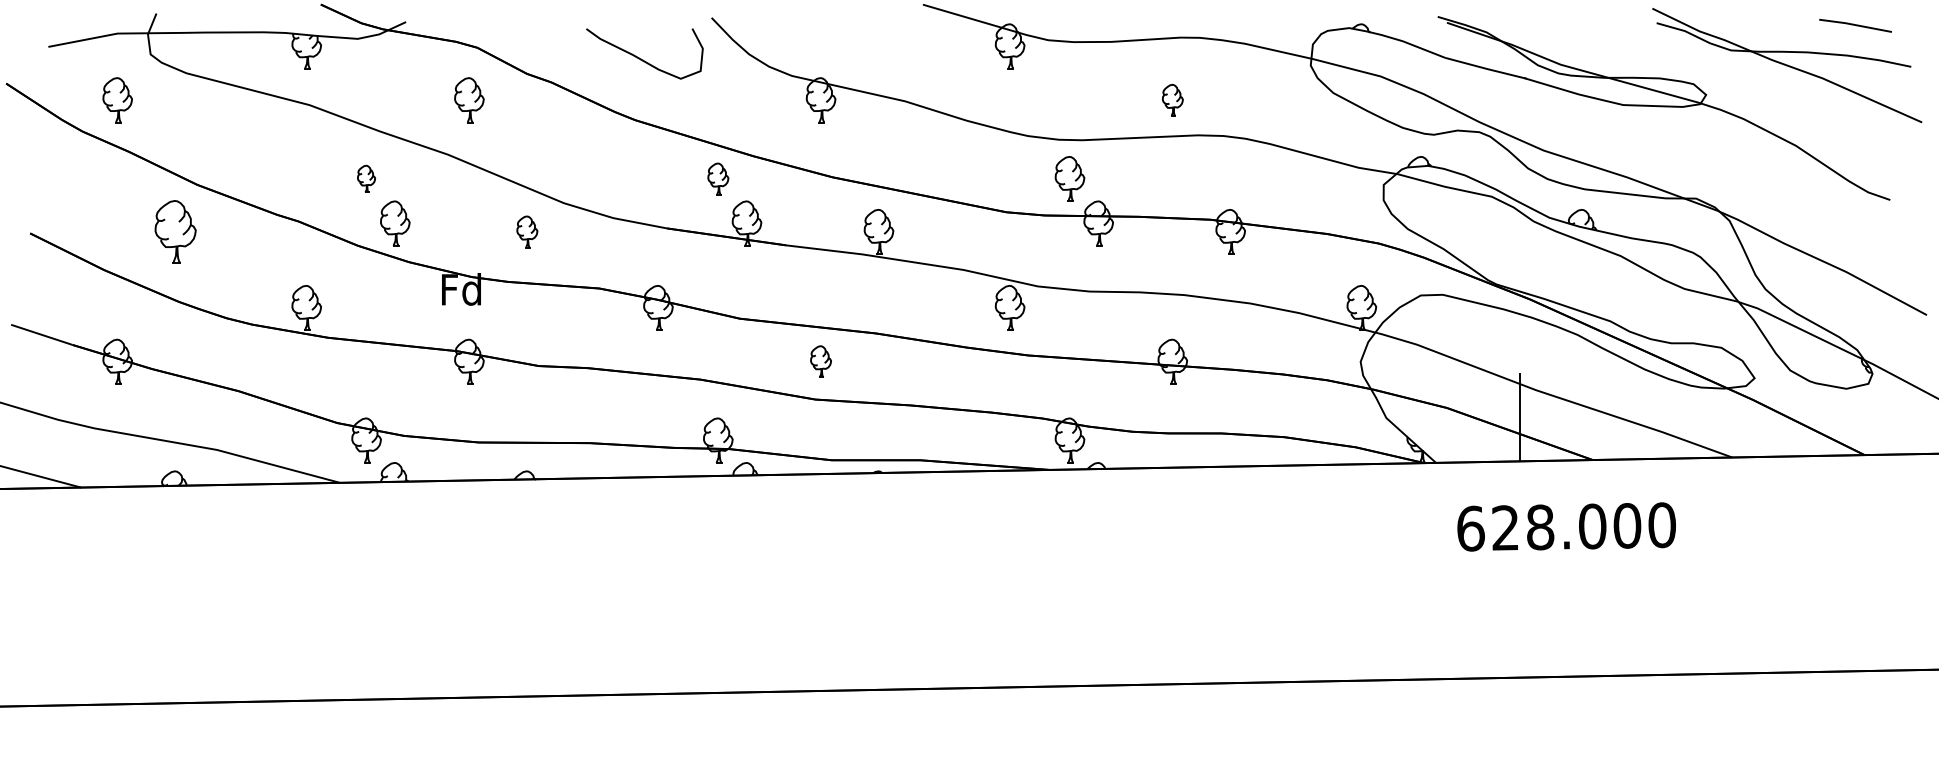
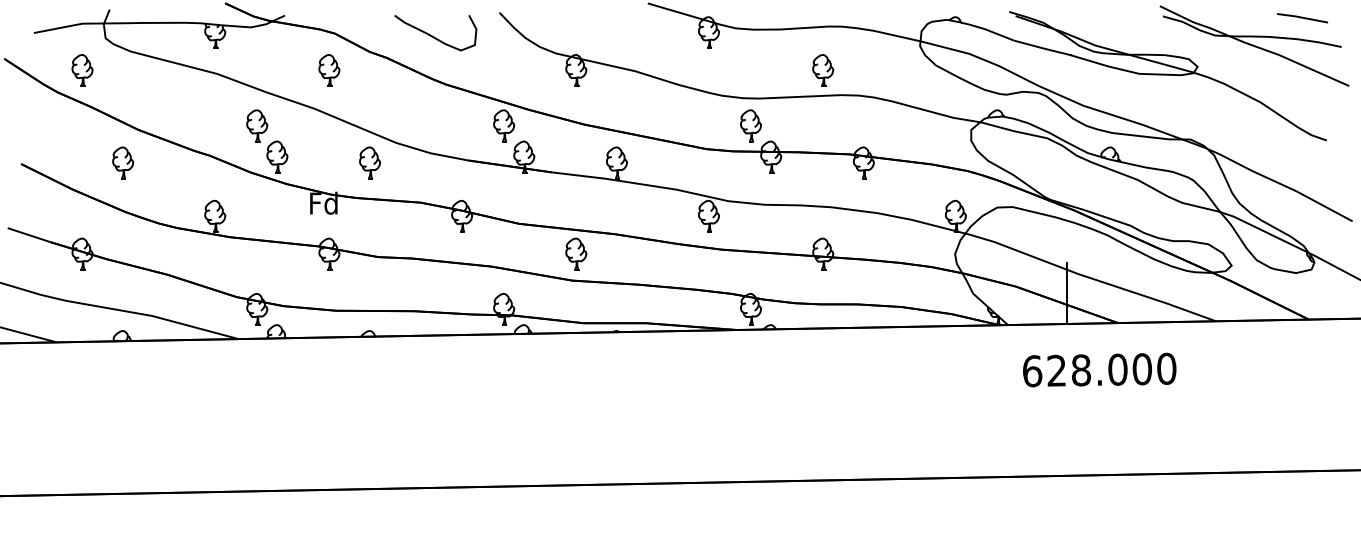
curve: (641, 58) -> (433, 36), moved
part: (1172, 100) -> (823, 70), size x1.43
part: (366, 178) -> (257, 125), size x1.67
part: (718, 178) -> (504, 125), size x1.43
part: (175, 231) -> (123, 162), size x0.71
part: (527, 231) -> (370, 162), size x1.43
part: (820, 361) -> (575, 253), size x1.43

